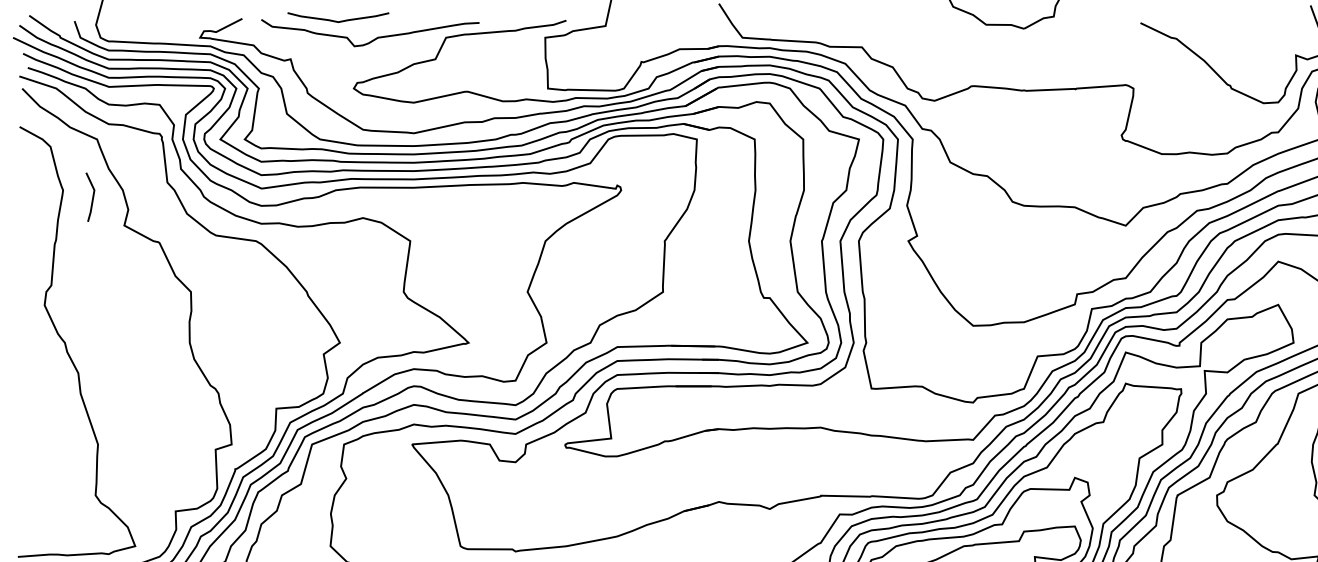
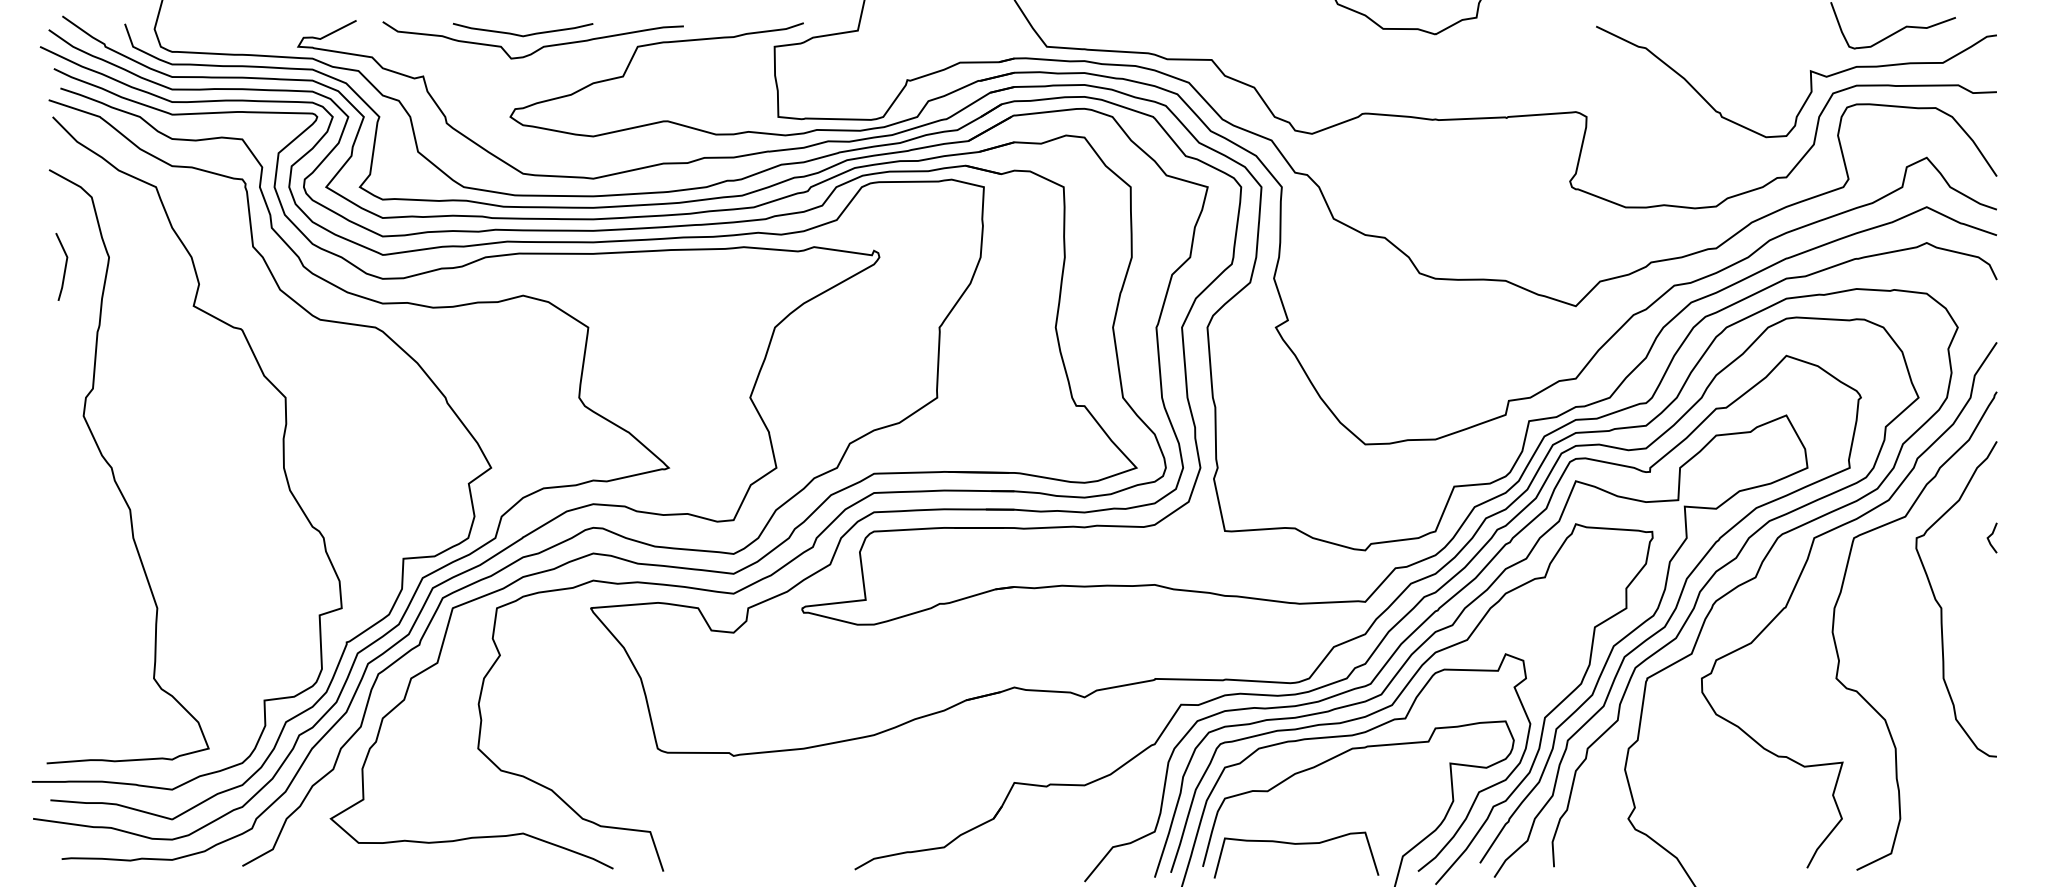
curve: (336, 20) -> (520, 34), moved
line: (92, 196) -> (64, 266), moved

